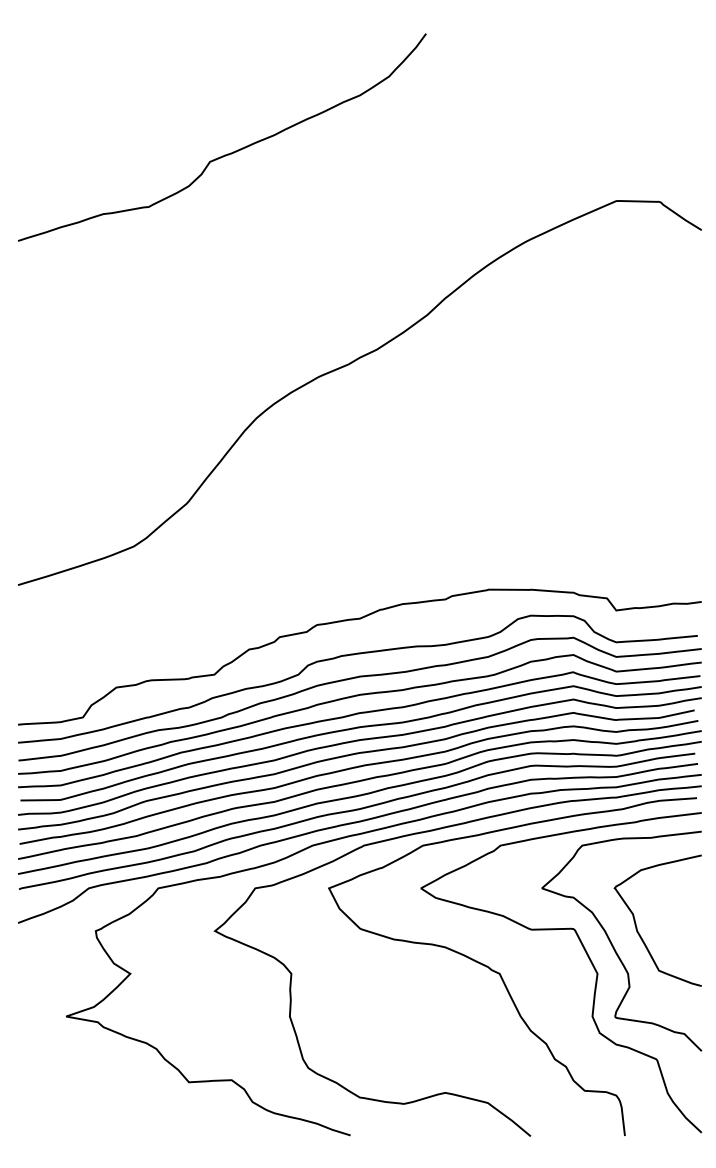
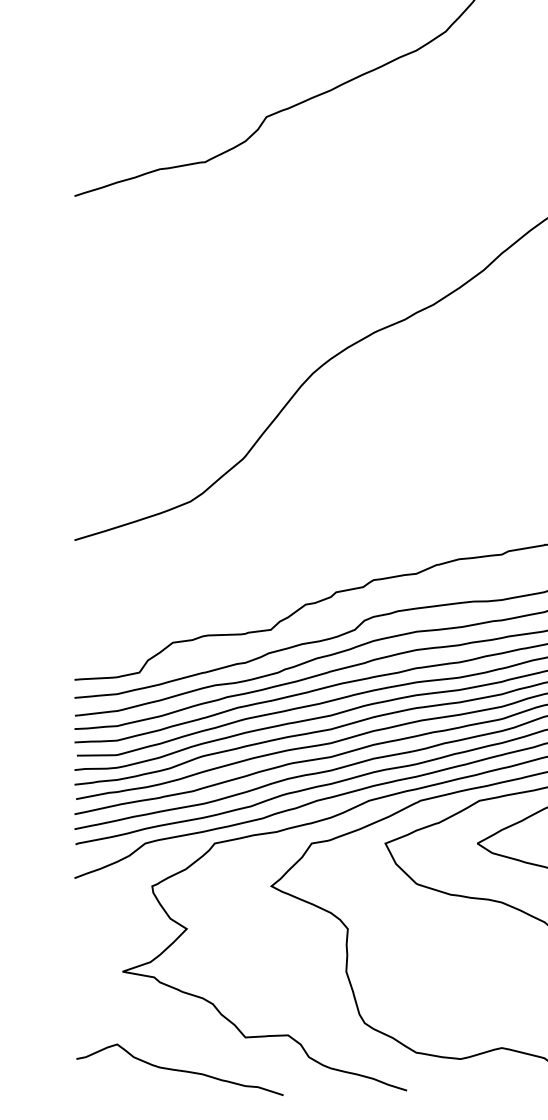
curve: (123, 1114) -> (179, 1069), added

